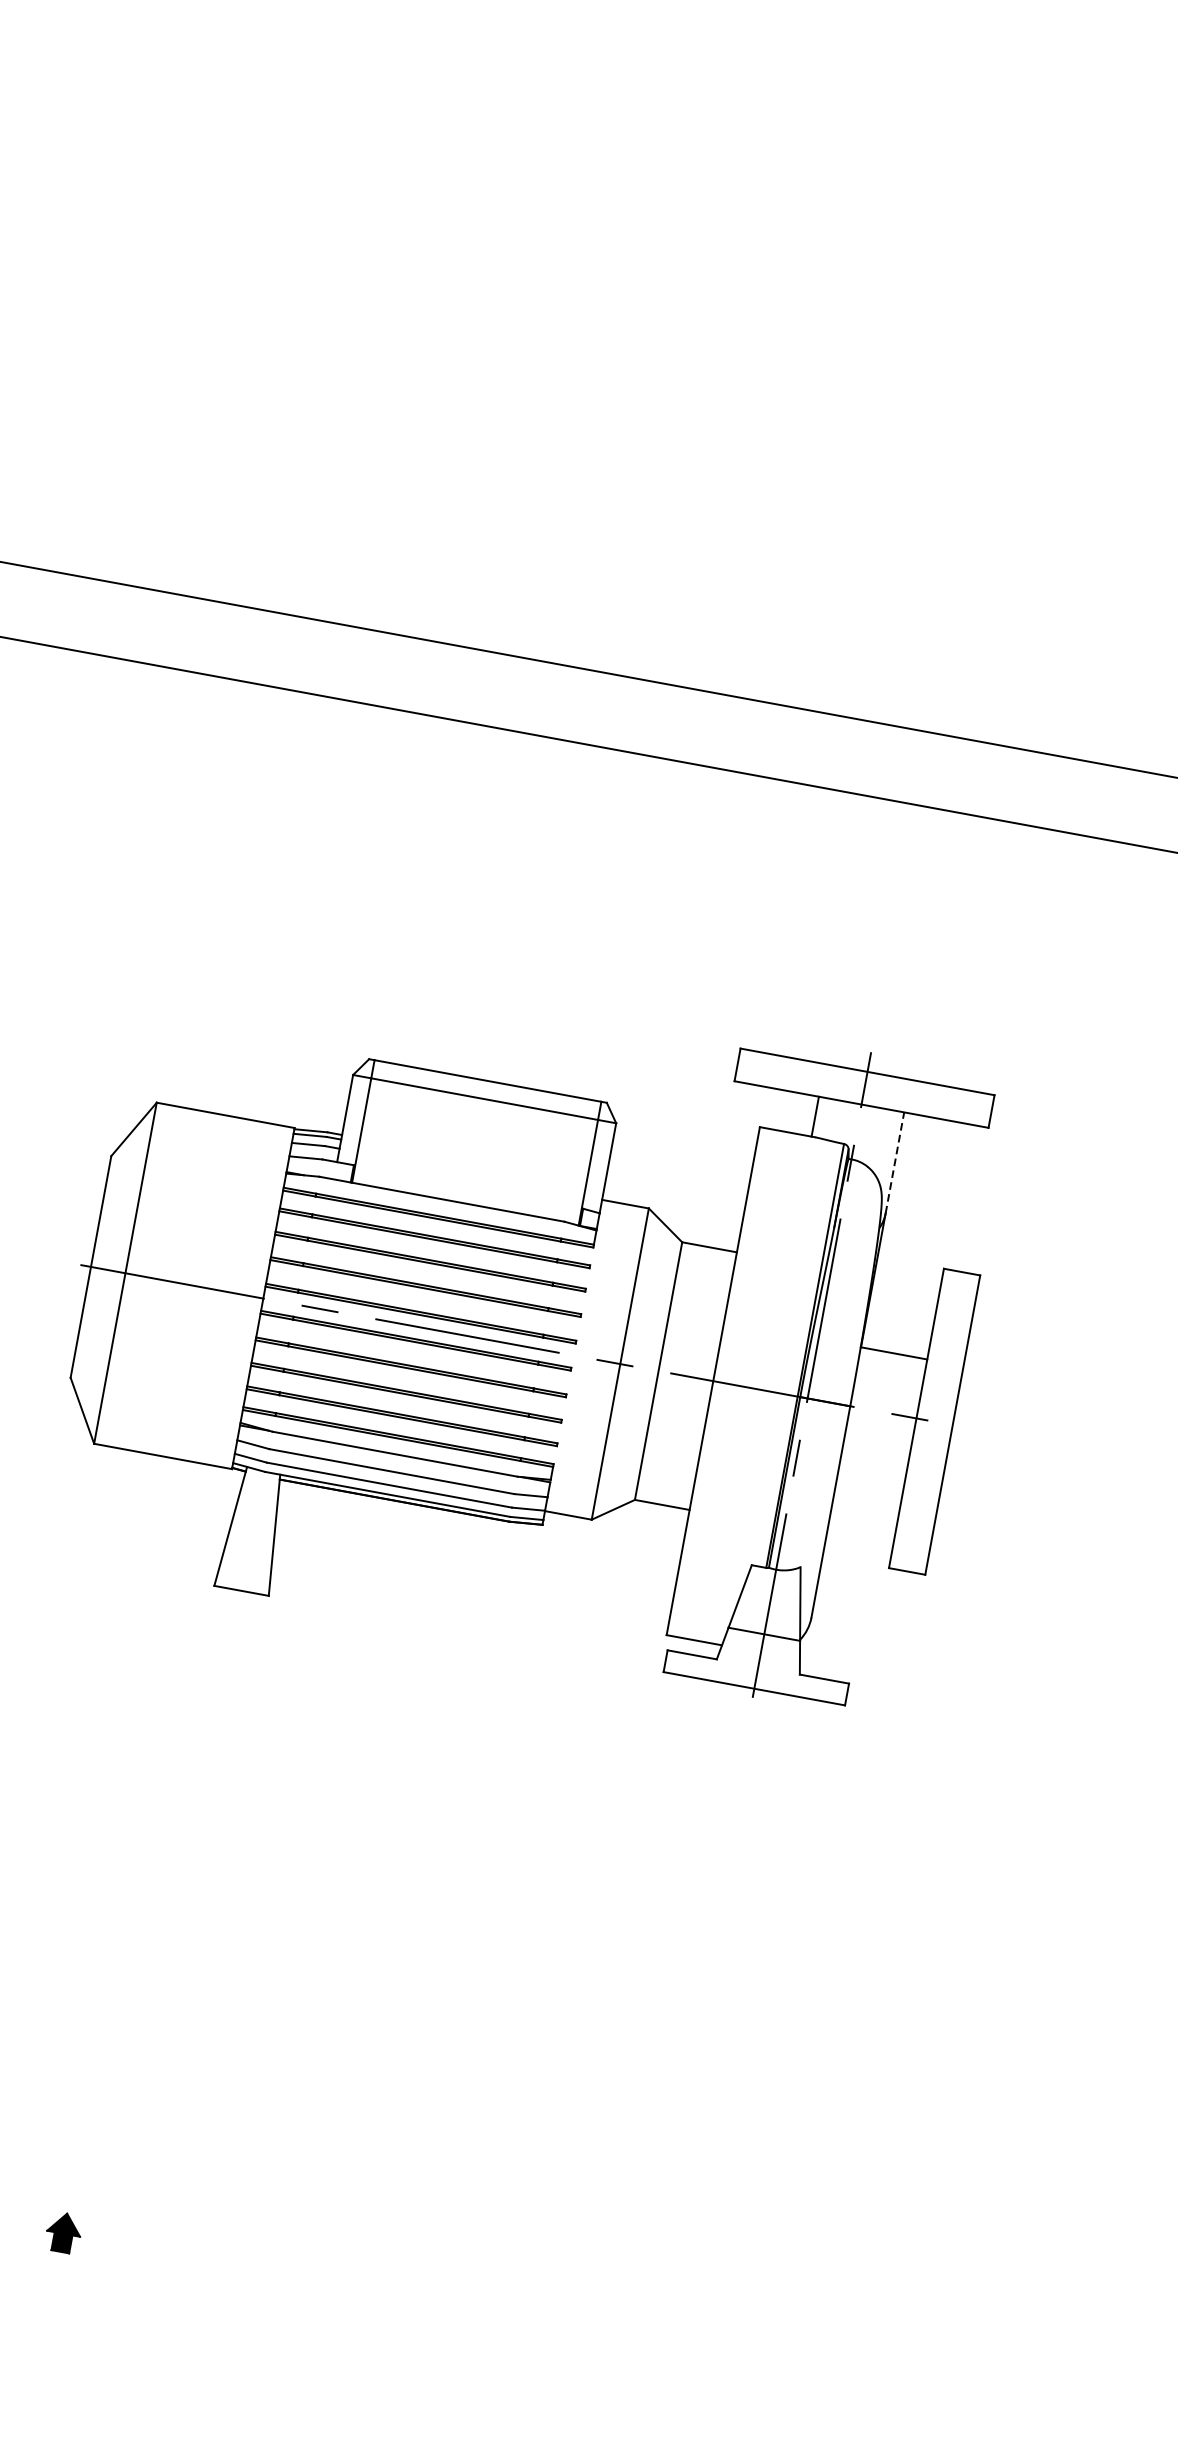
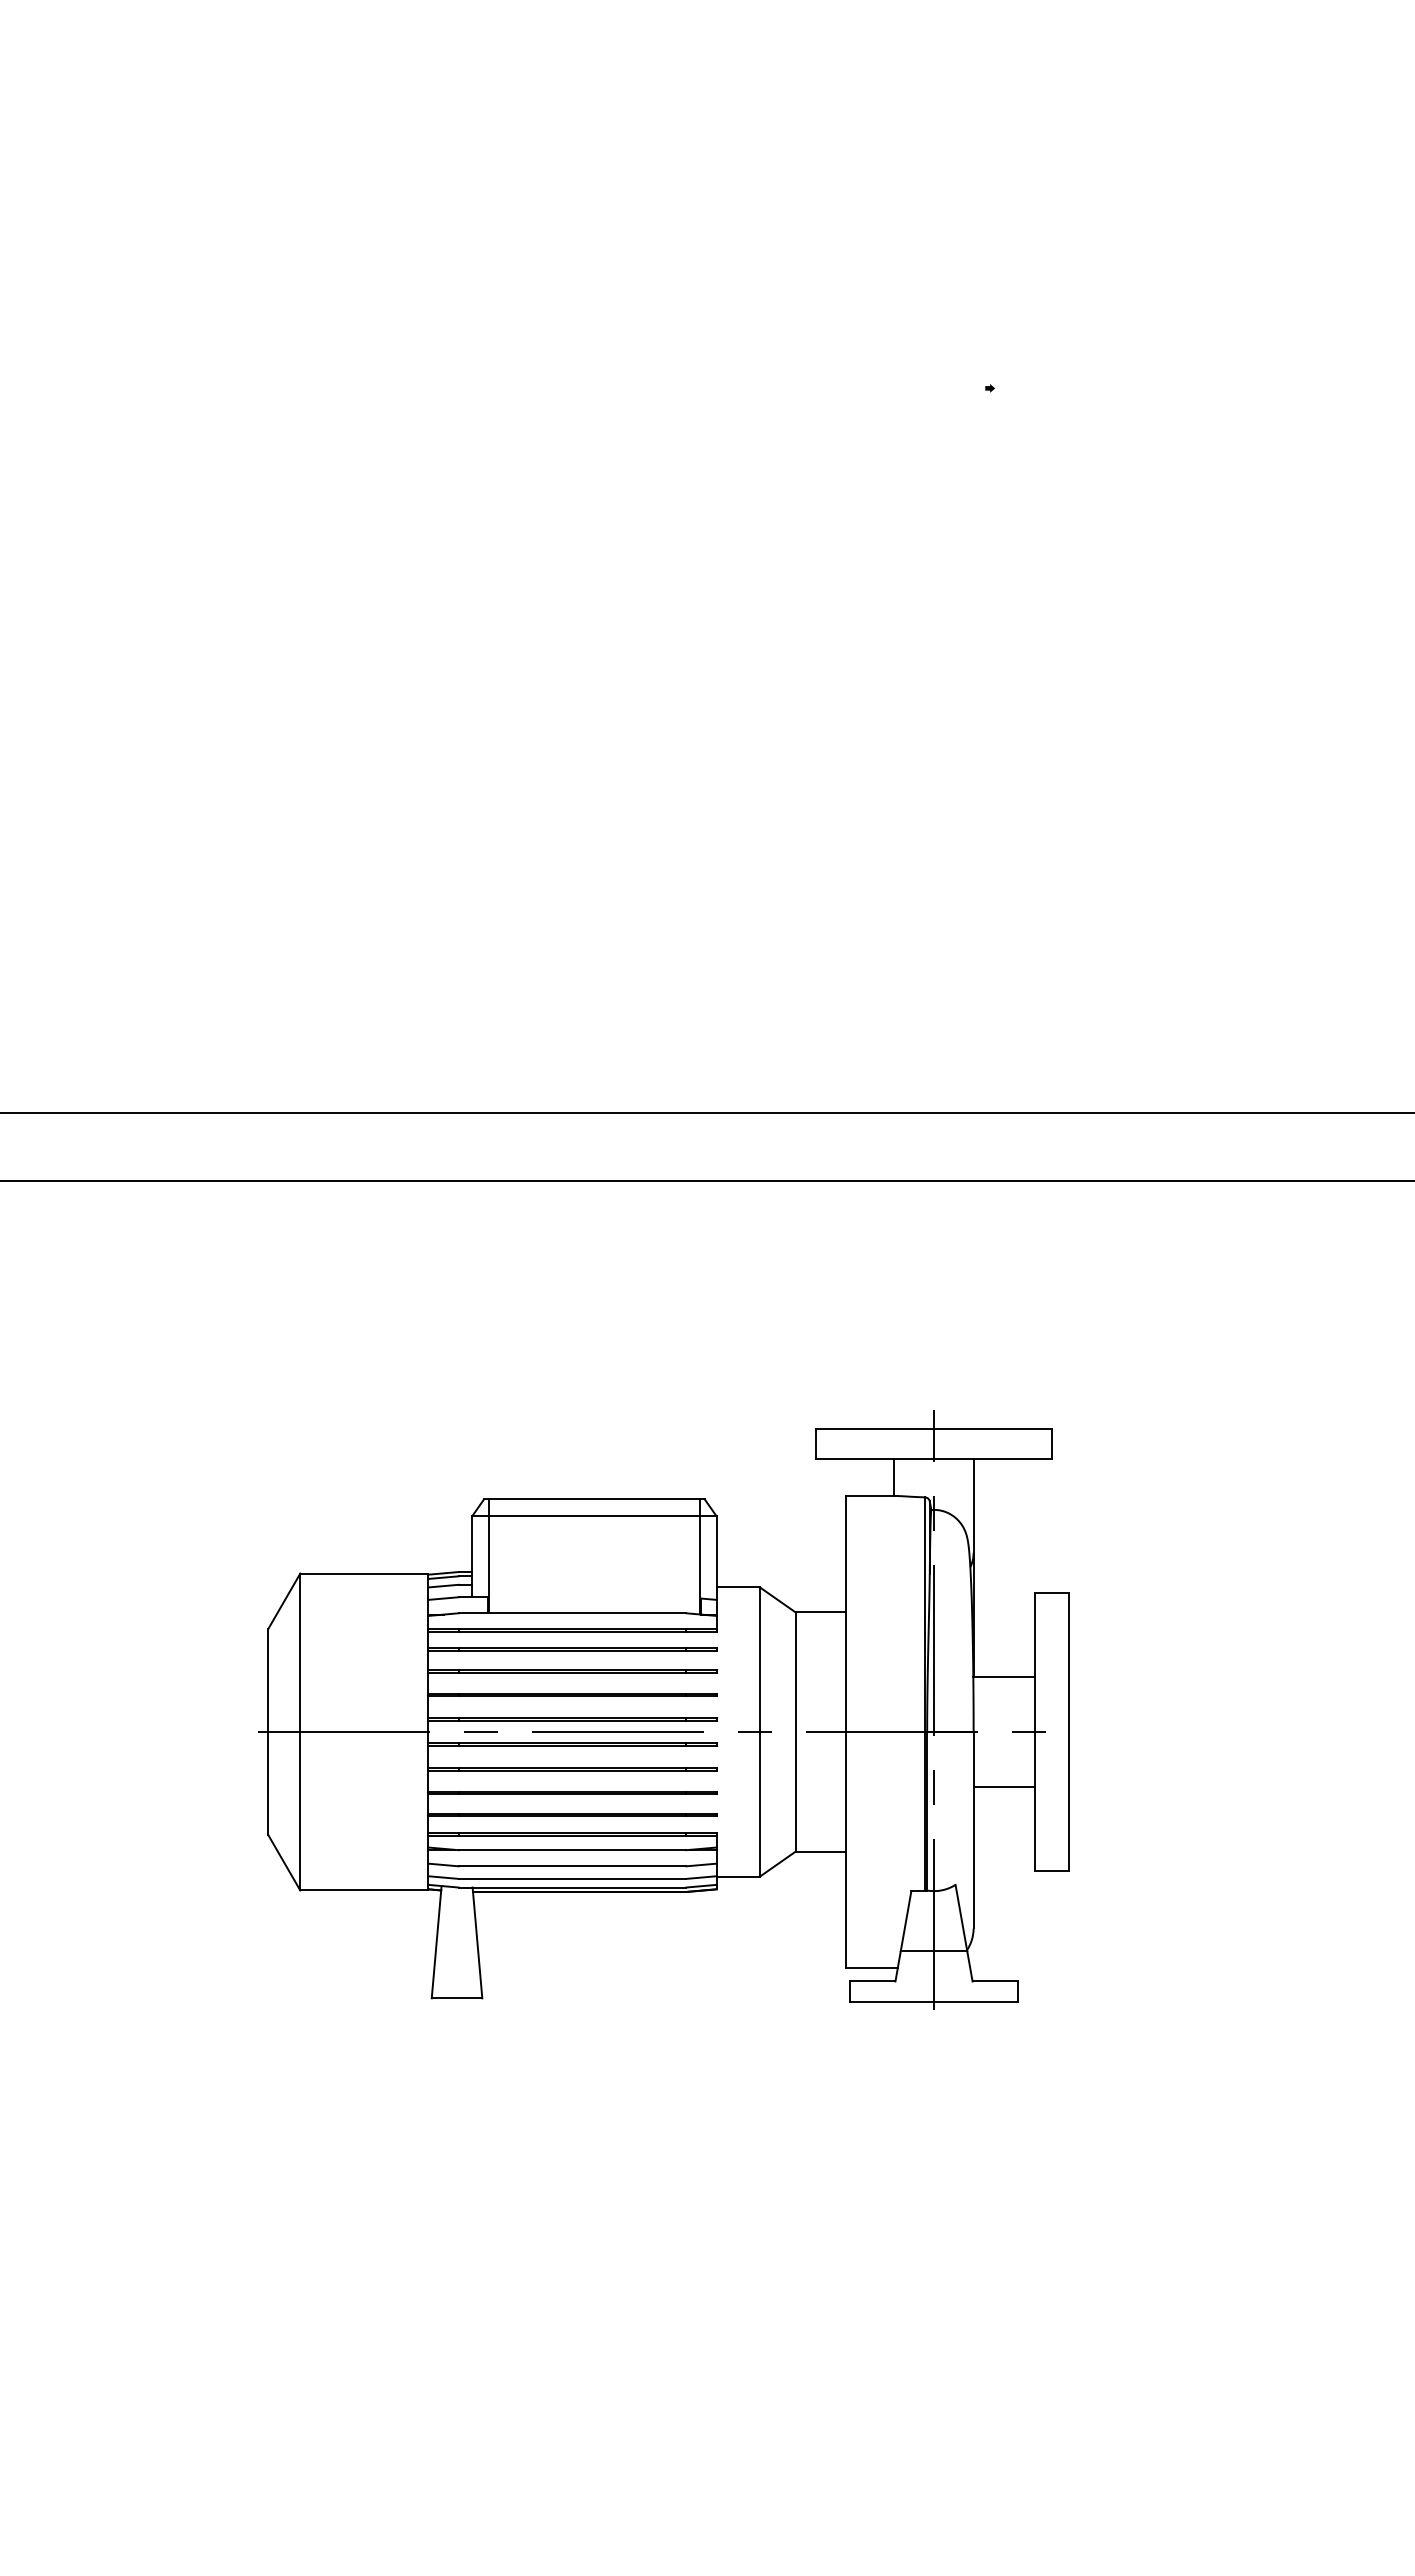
line: (894, 1162) -> (973, 1505), dashed -> solid
line: (872, 1471) -> (1004, 1786), added

